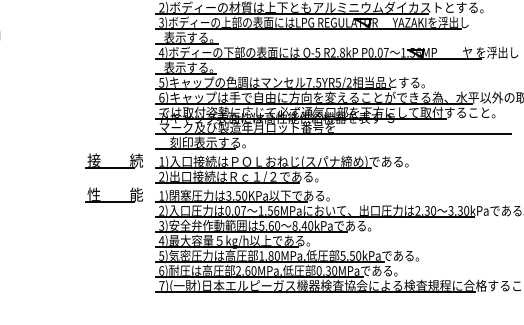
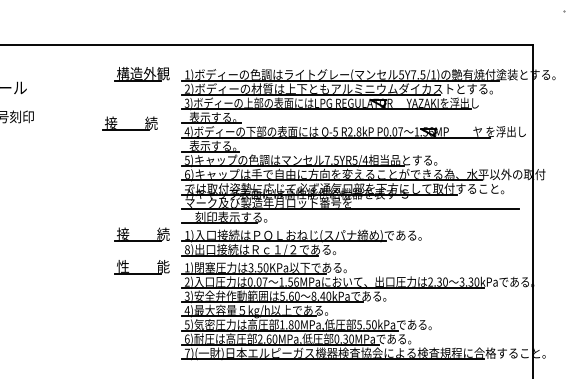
part: (100, 43) -> (129, 123), added
text: (348, 81) -> (364, 159), 7.5YR5/2 -> 7.5YR5/4
text: (161, 176) -> (187, 249), 2) -> 8)

